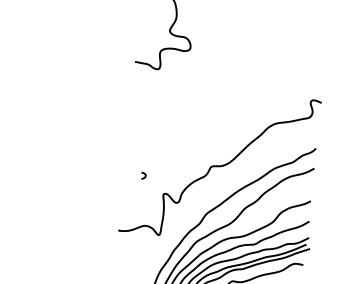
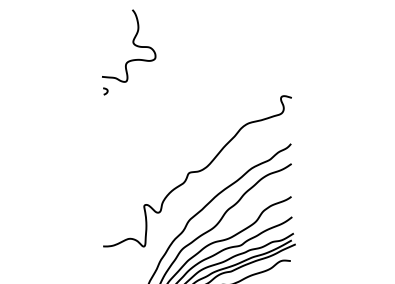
curve: (144, 176) -> (106, 91), moved

